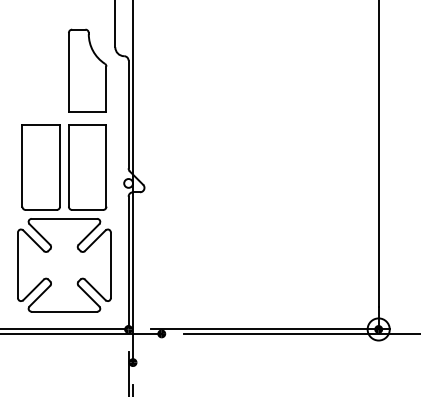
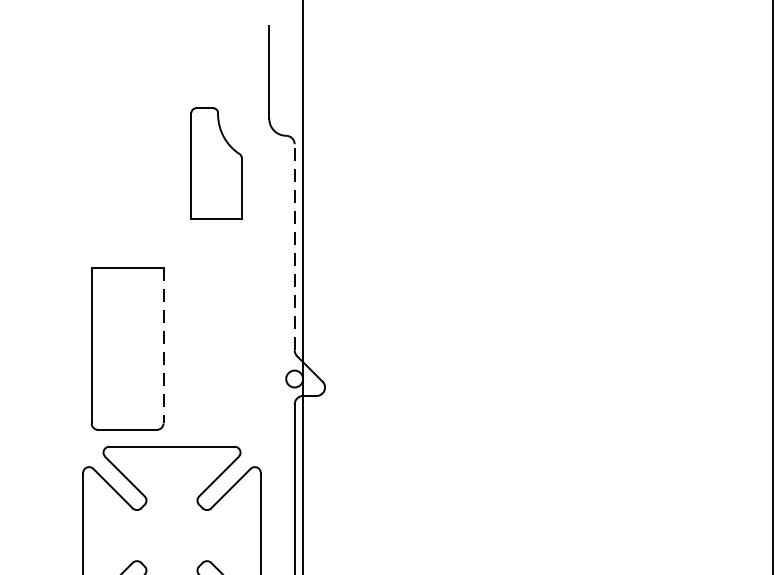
part: (87, 70) -> (216, 163), size x0.7
line: (128, 114) -> (294, 247), solid -> dashed
line: (60, 165) -> (164, 344), solid -> dashed
part: (87, 167) -> (216, 348), removed

